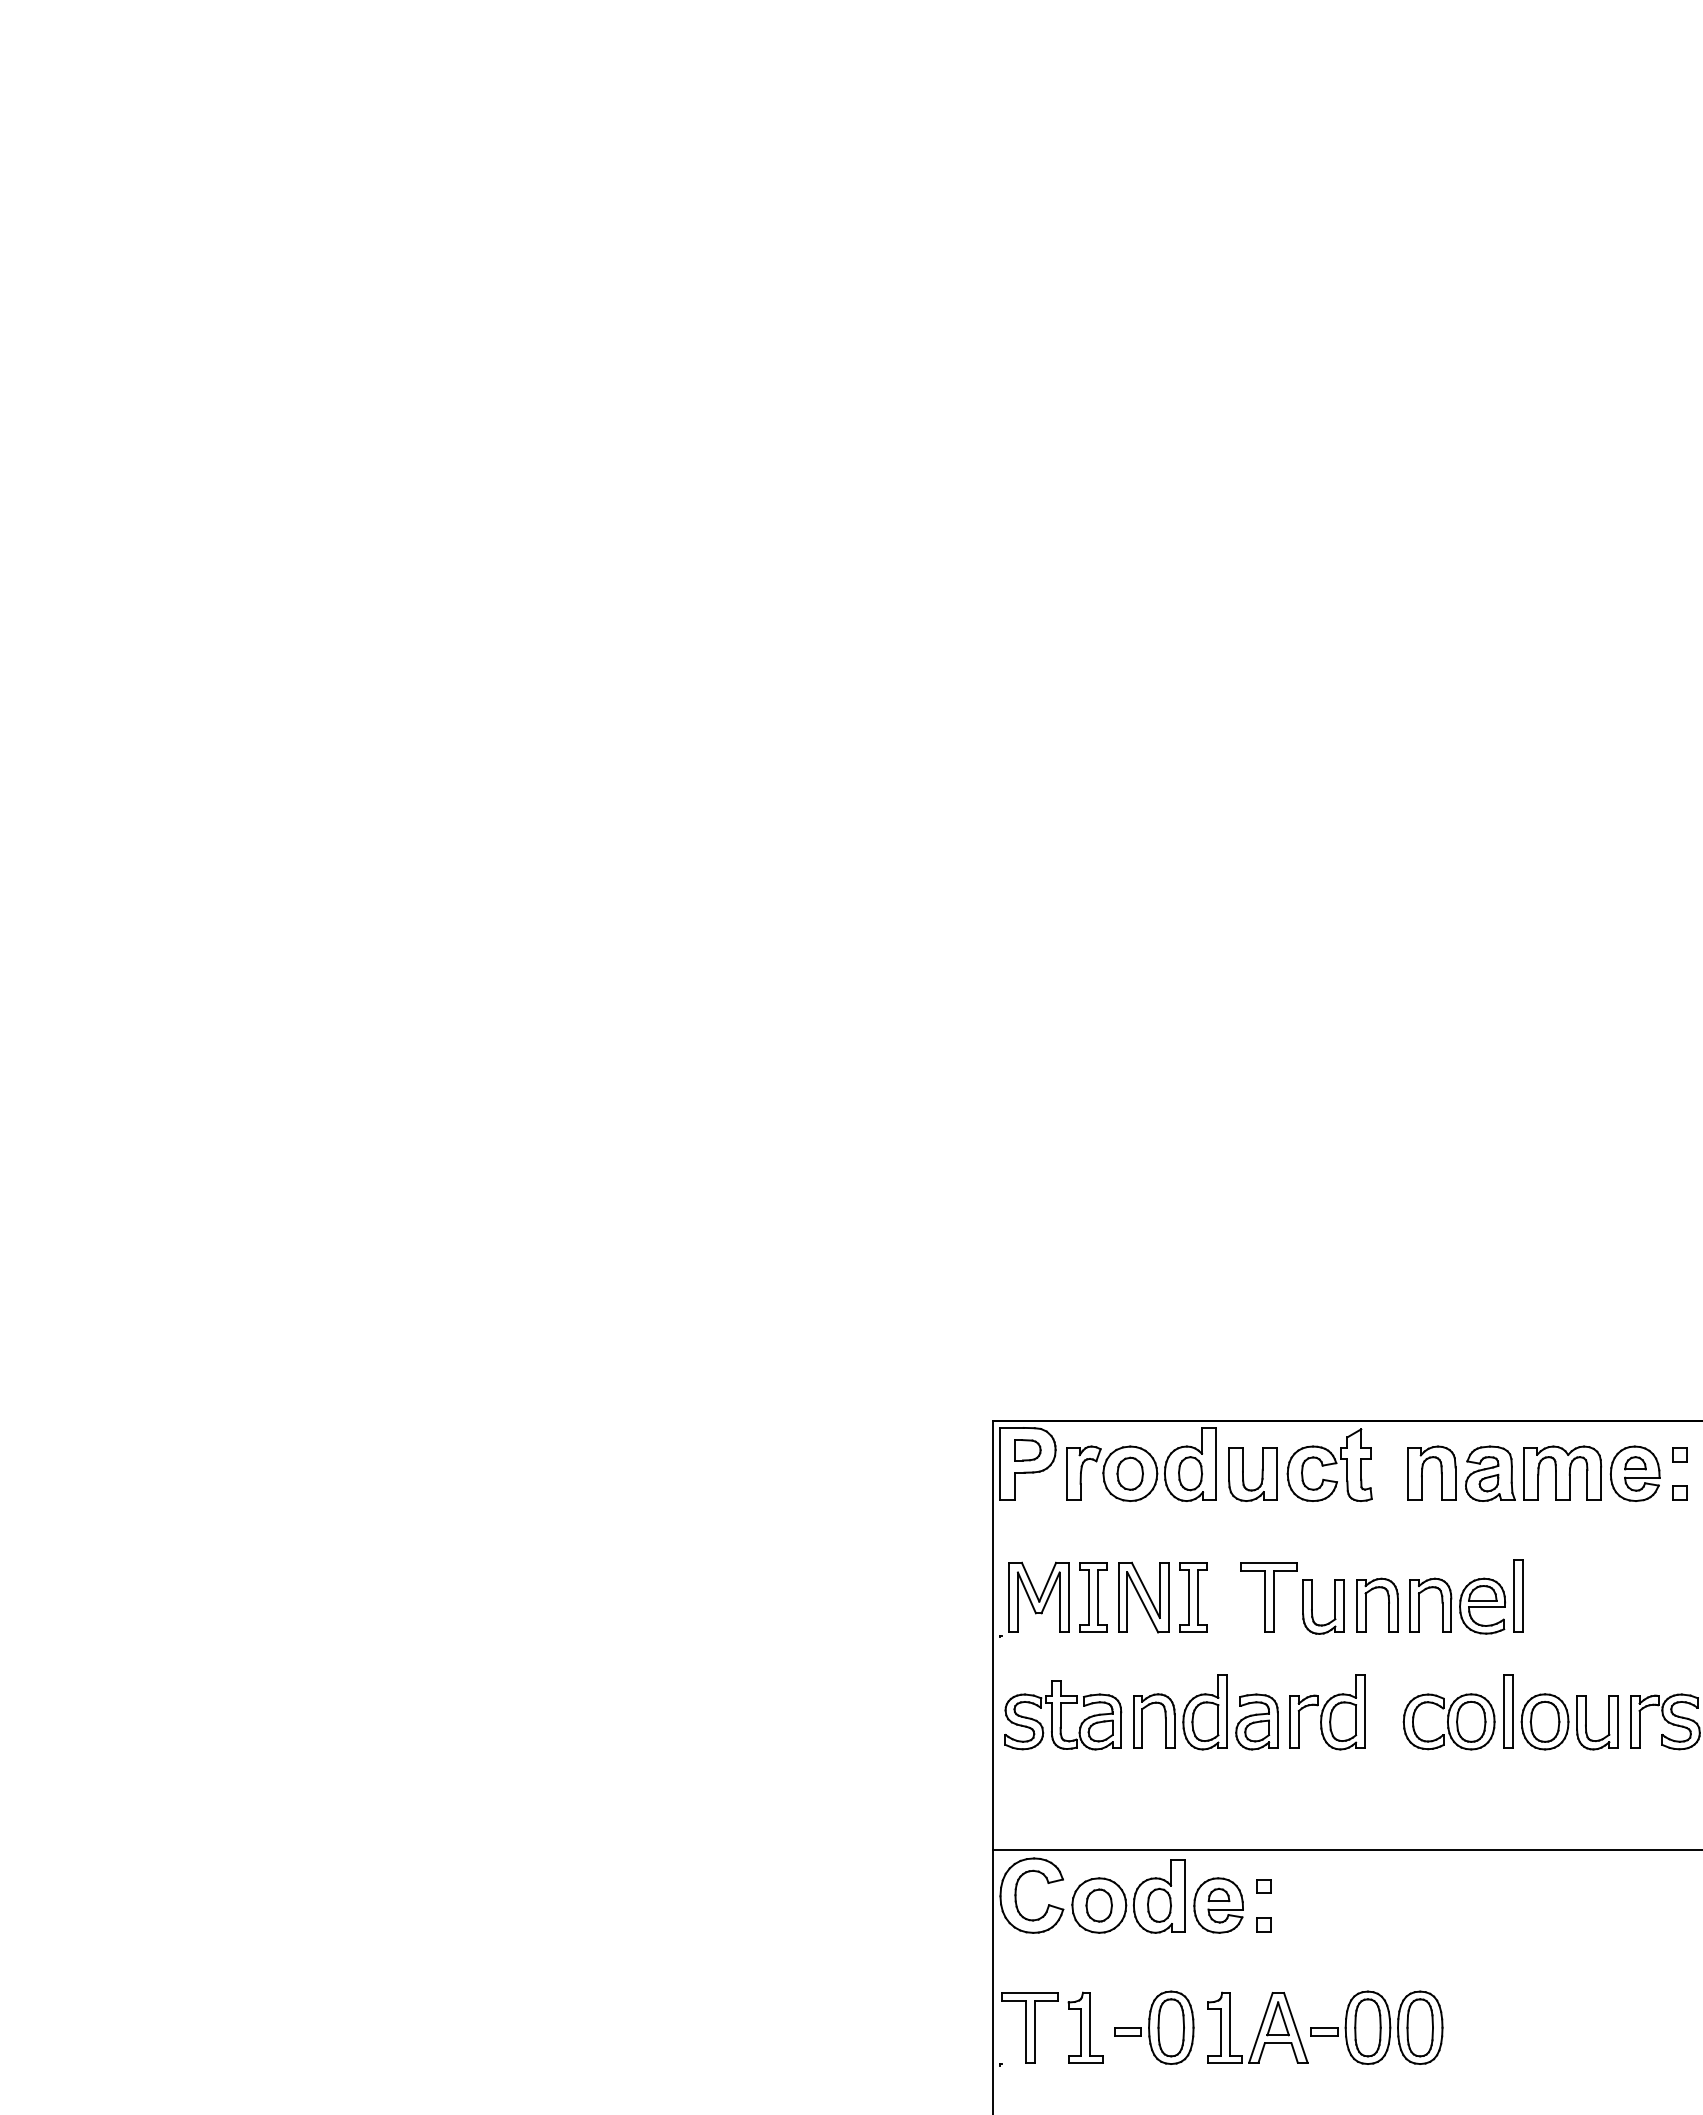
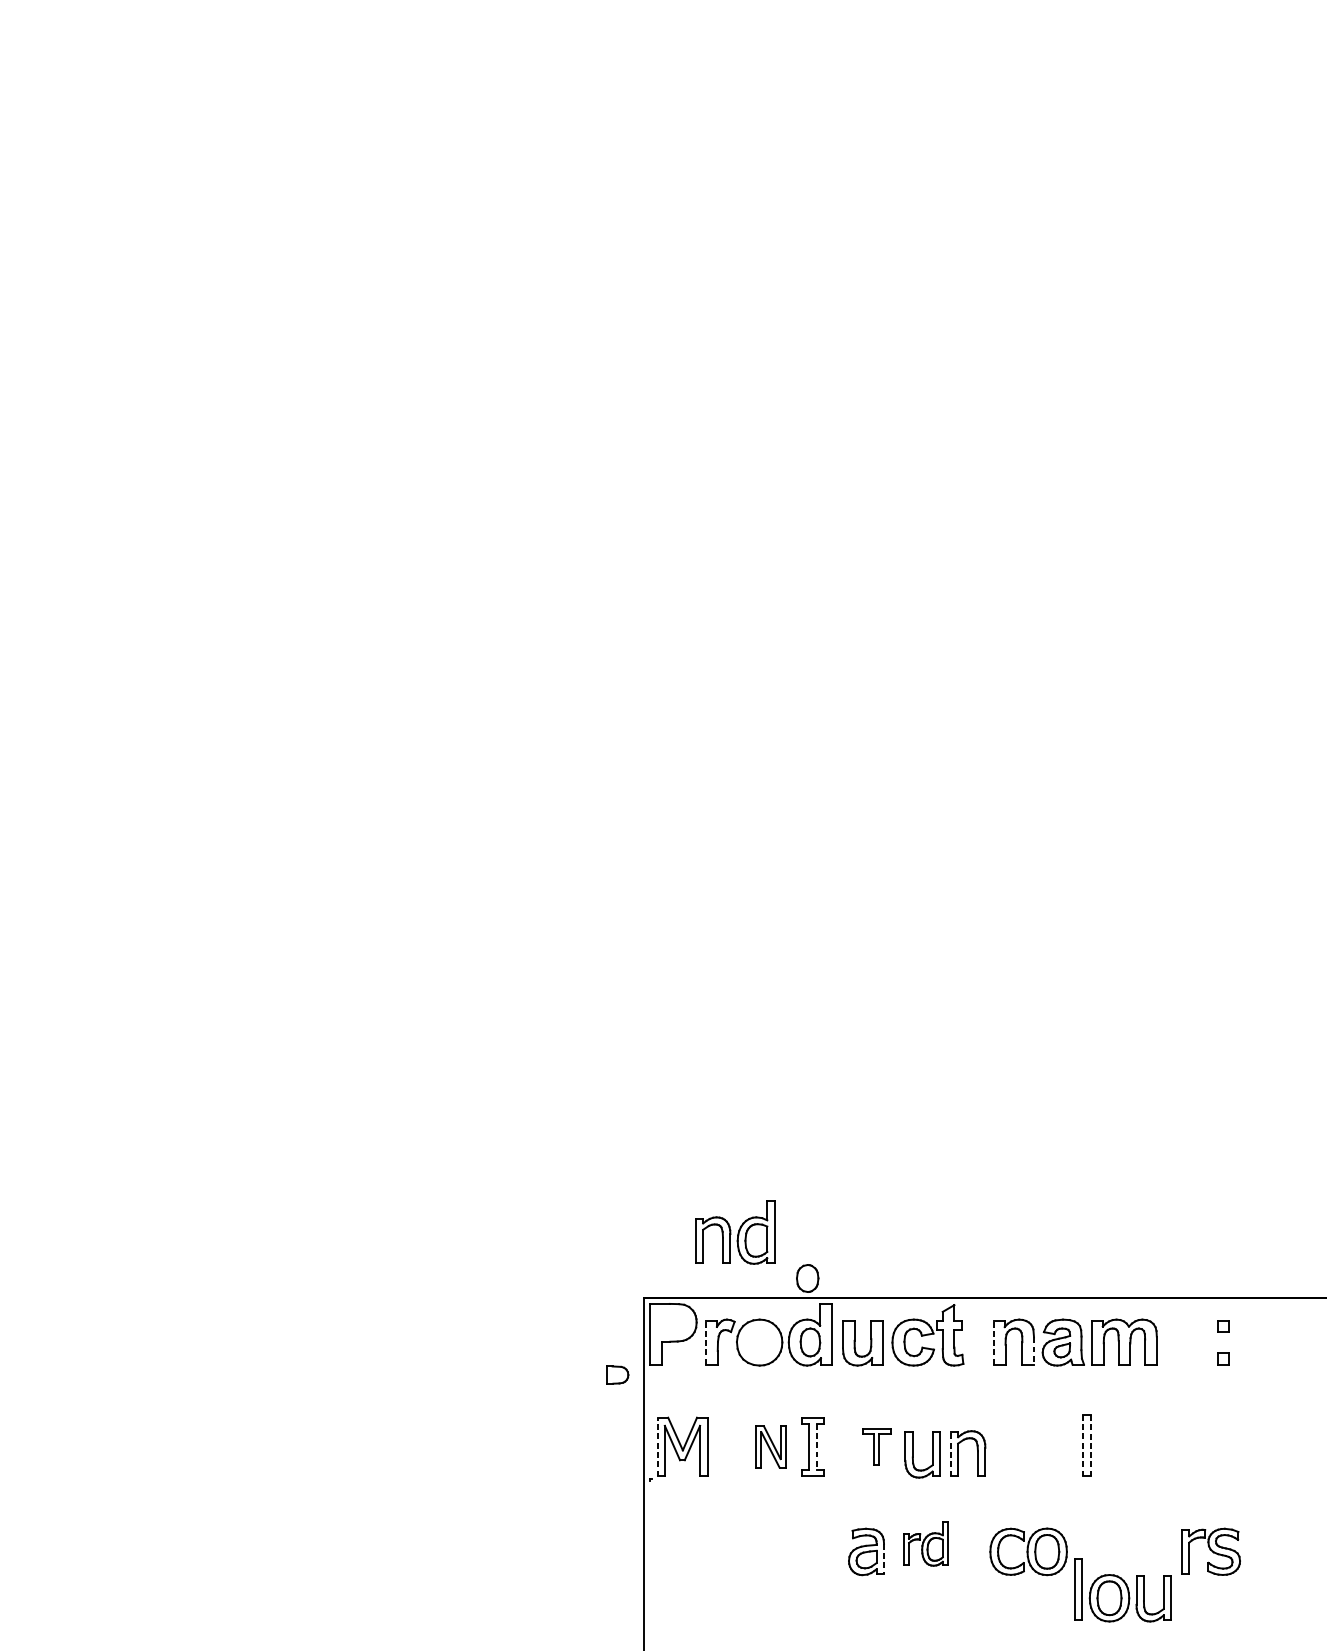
part: (1027, 1450) -> (617, 1375), moved
line: (1066, 1473) -> (705, 1342), solid -> dashed
part: (1129, 1473) -> (807, 1278), moved
line: (1408, 1473) -> (994, 1342), solid -> dashed
part: (1634, 1473) -> (1184, 1342), removed
line: (1455, 1484) -> (1033, 1351), solid -> dashed
line: (1514, 1595) -> (1083, 1445), solid -> dashed
line: (1522, 1596) -> (1090, 1446), solid -> dashed
line: (1009, 1597) -> (657, 1446), solid -> dashed
part: (1093, 1597) -> (728, 1446), removed
part: (1143, 1597) -> (770, 1446), size x0.7
line: (1198, 1597) -> (817, 1446), solid -> dashed
part: (1268, 1597) -> (876, 1446), size x0.6
line: (1356, 1605) -> (950, 1453), solid -> dashed
part: (1457, 1605) -> (1035, 1453), removed
part: (1180, 1712) -> (735, 1232), moved
part: (1327, 1712) -> (925, 1543), size x0.7
part: (1560, 1712) -> (1122, 1590), moved
part: (1063, 1715) -> (703, 1546), removed
line: (1277, 1730) -> (883, 1559), solid -> dashed

